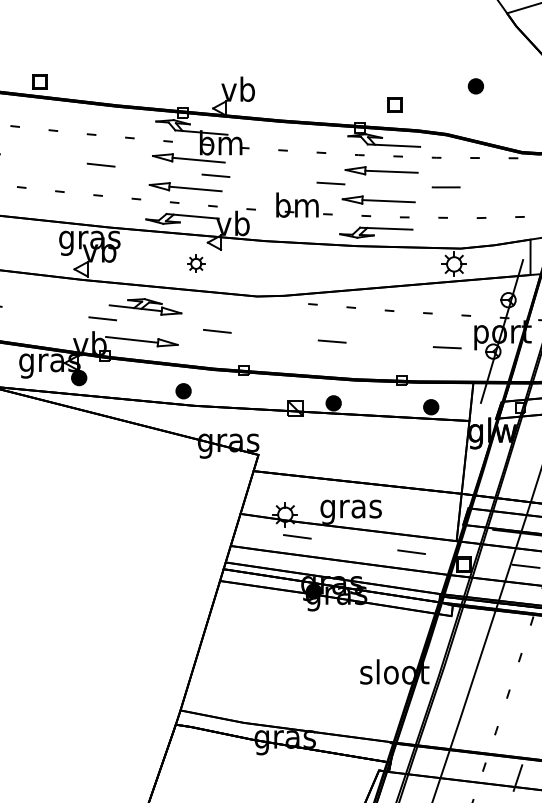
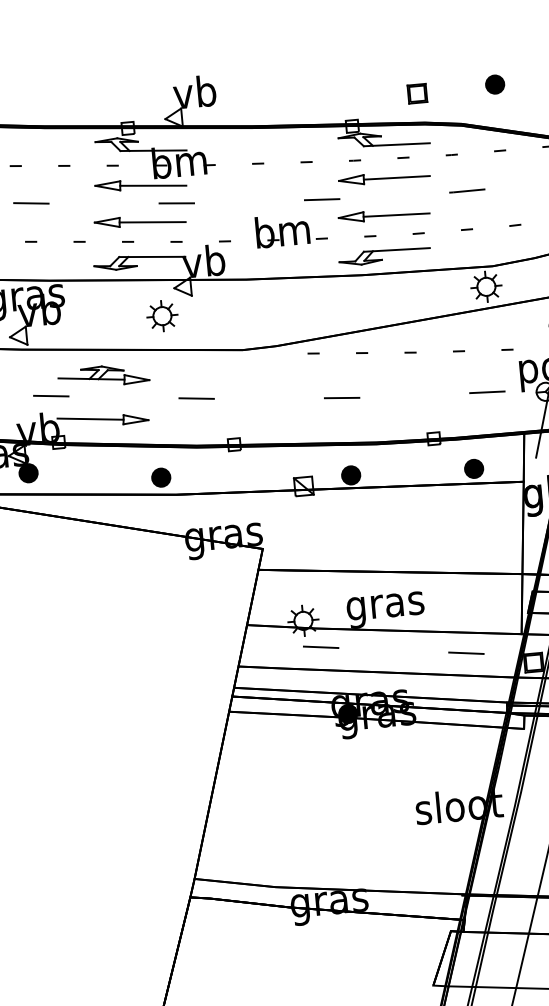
part: (475, 86) -> (494, 84), moved
part: (394, 104) -> (416, 93), moved
part: (195, 263) -> (161, 315), size x1.43

